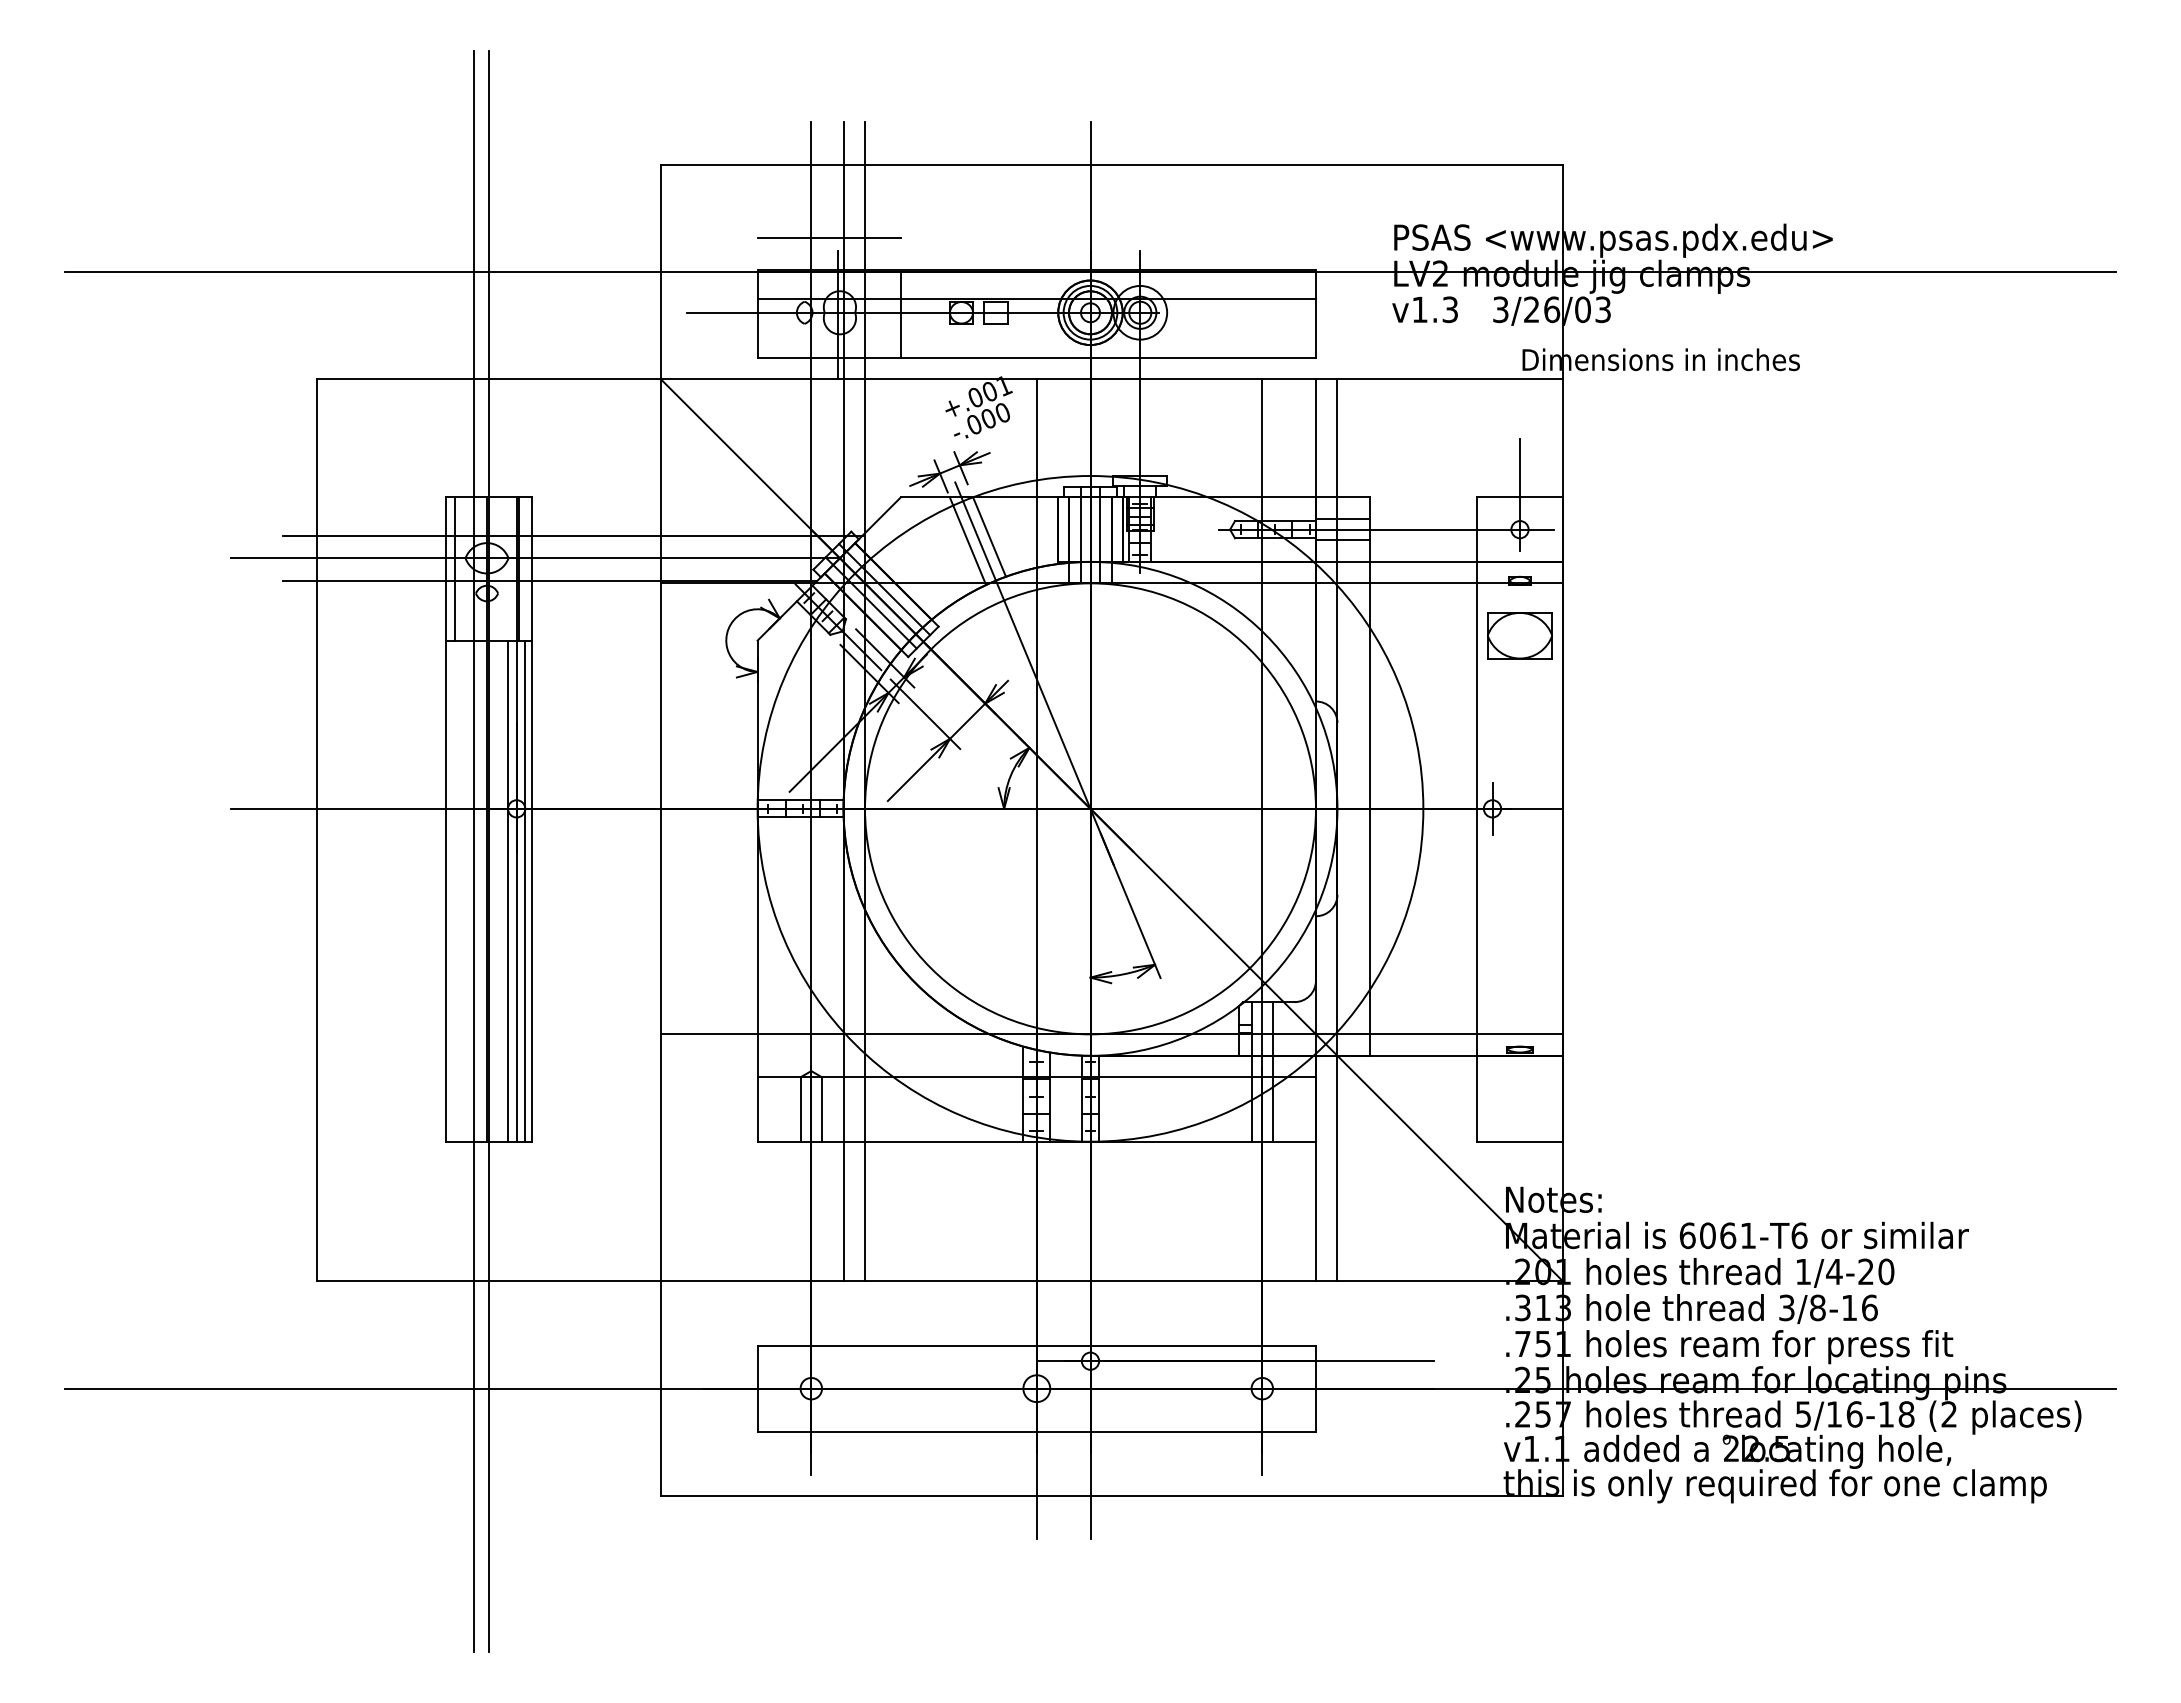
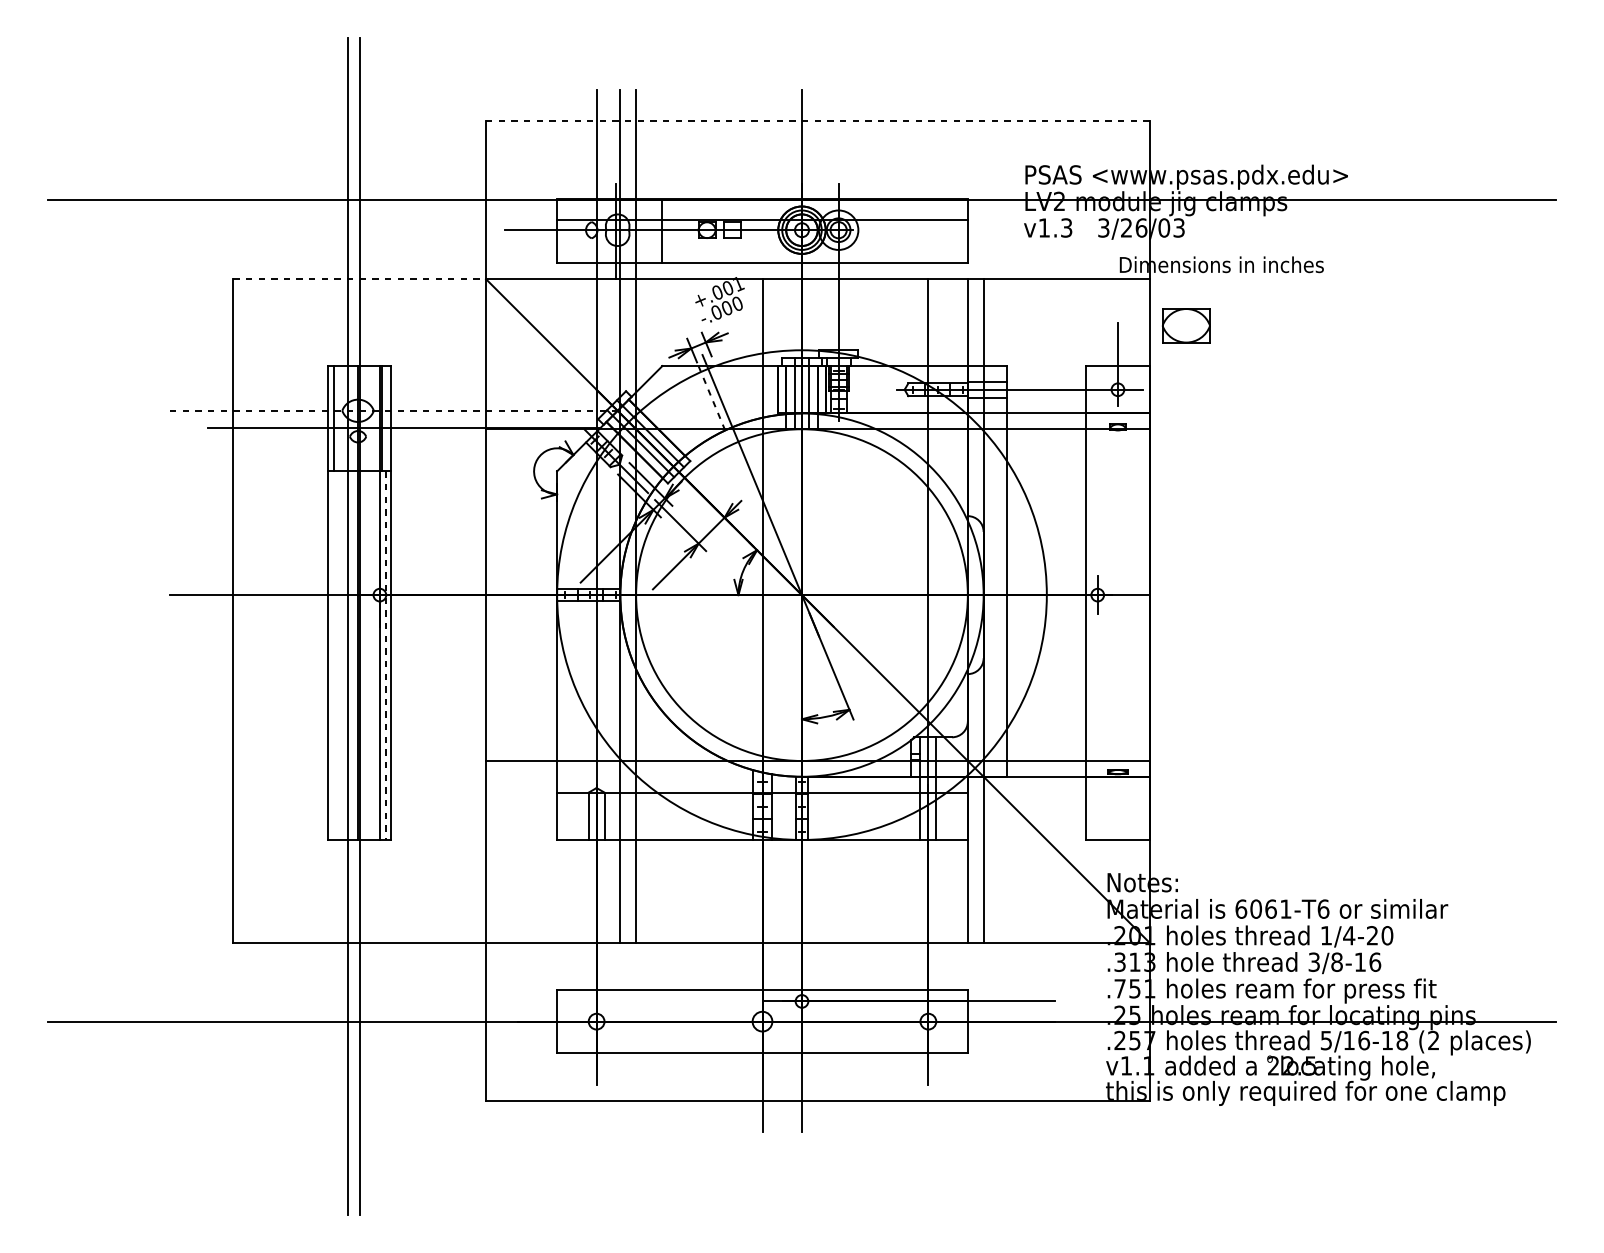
line: (1111, 164) -> (817, 121), solid -> dashed
line: (828, 237) -> (609, 174), removed
line: (489, 379) -> (359, 279), solid -> dashed
line: (572, 535) -> (420, 394), removed
line: (989, 536) -> (727, 394), removed
line: (967, 540) -> (711, 397), solid -> dashed
line: (536, 558) -> (394, 410), solid -> dashed
part: (1519, 635) -> (1185, 325), moved
line: (508, 890) -> (373, 655), removed
line: (525, 891) -> (386, 655), solid -> dashed

